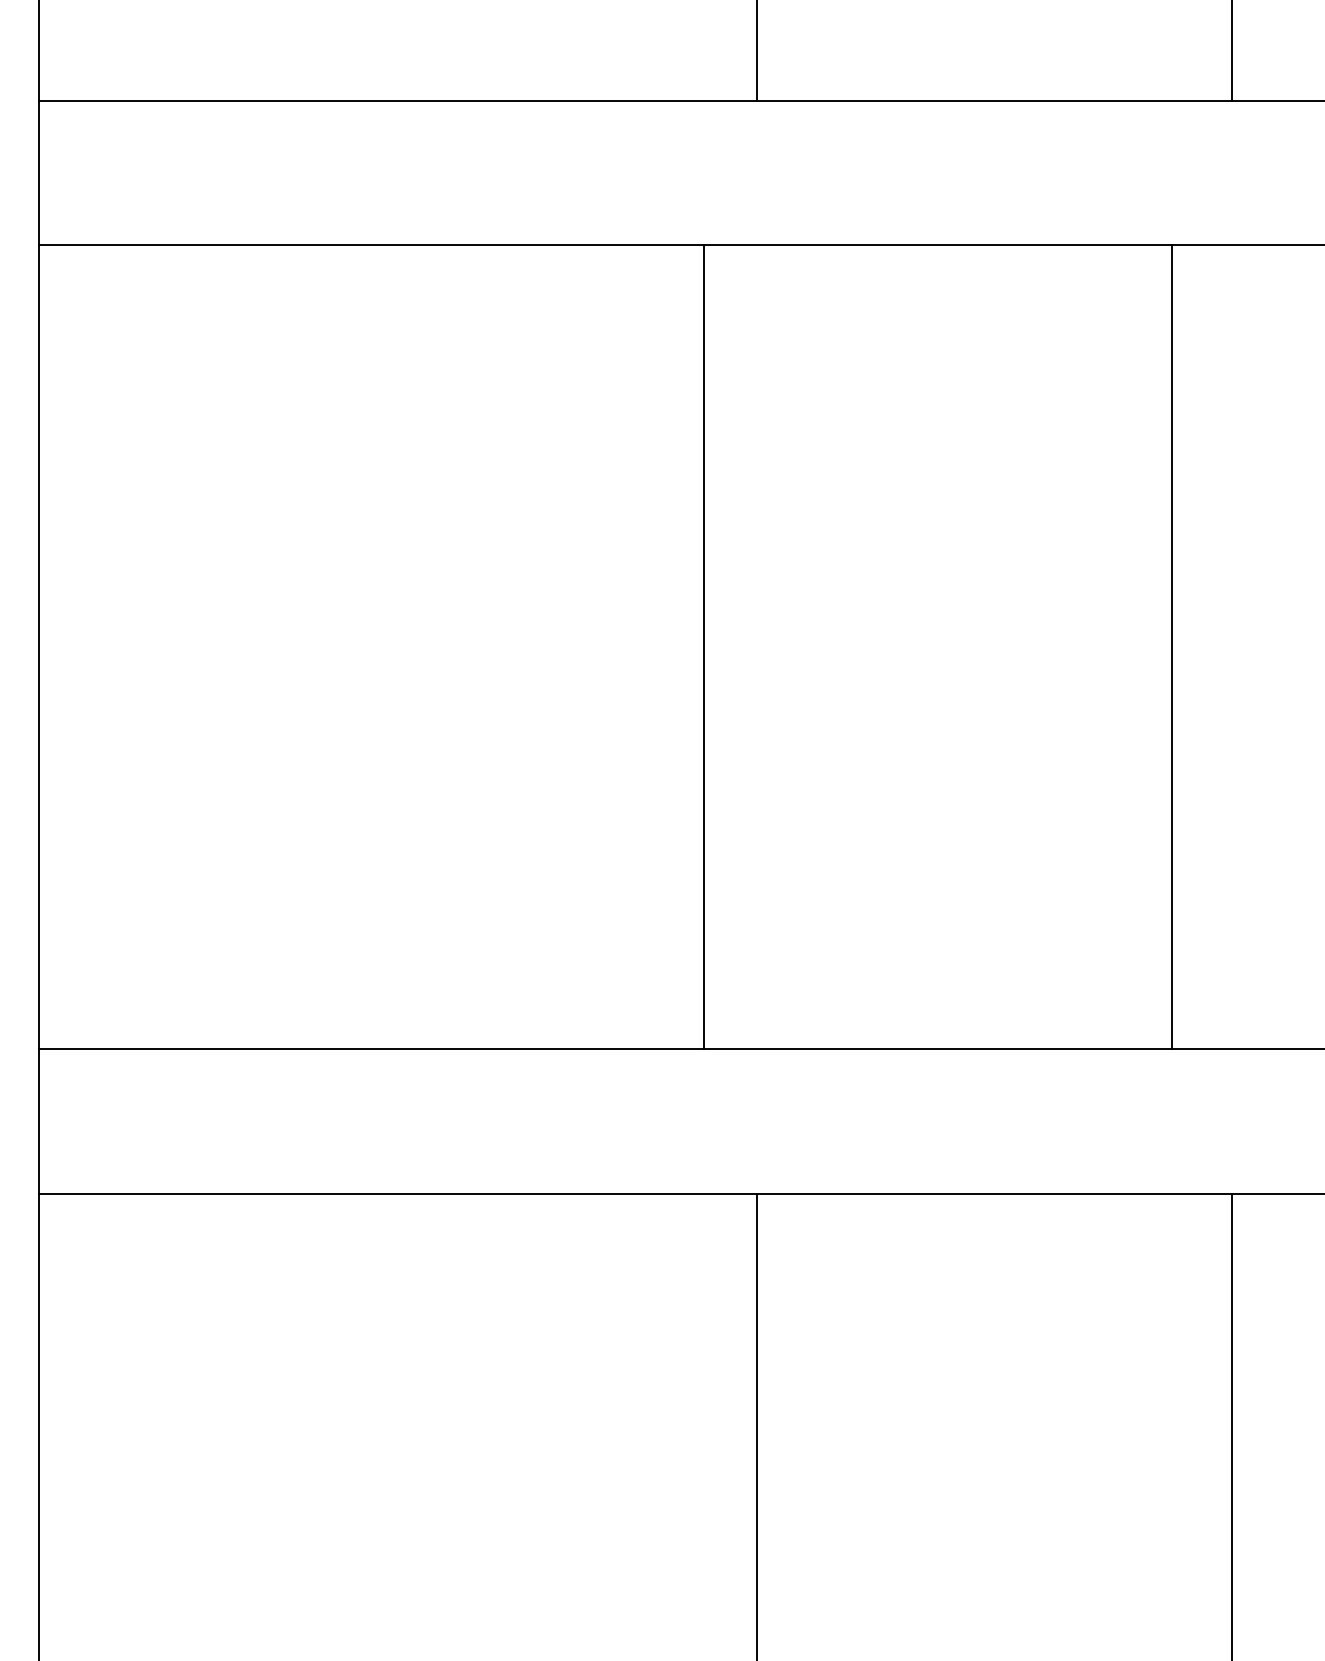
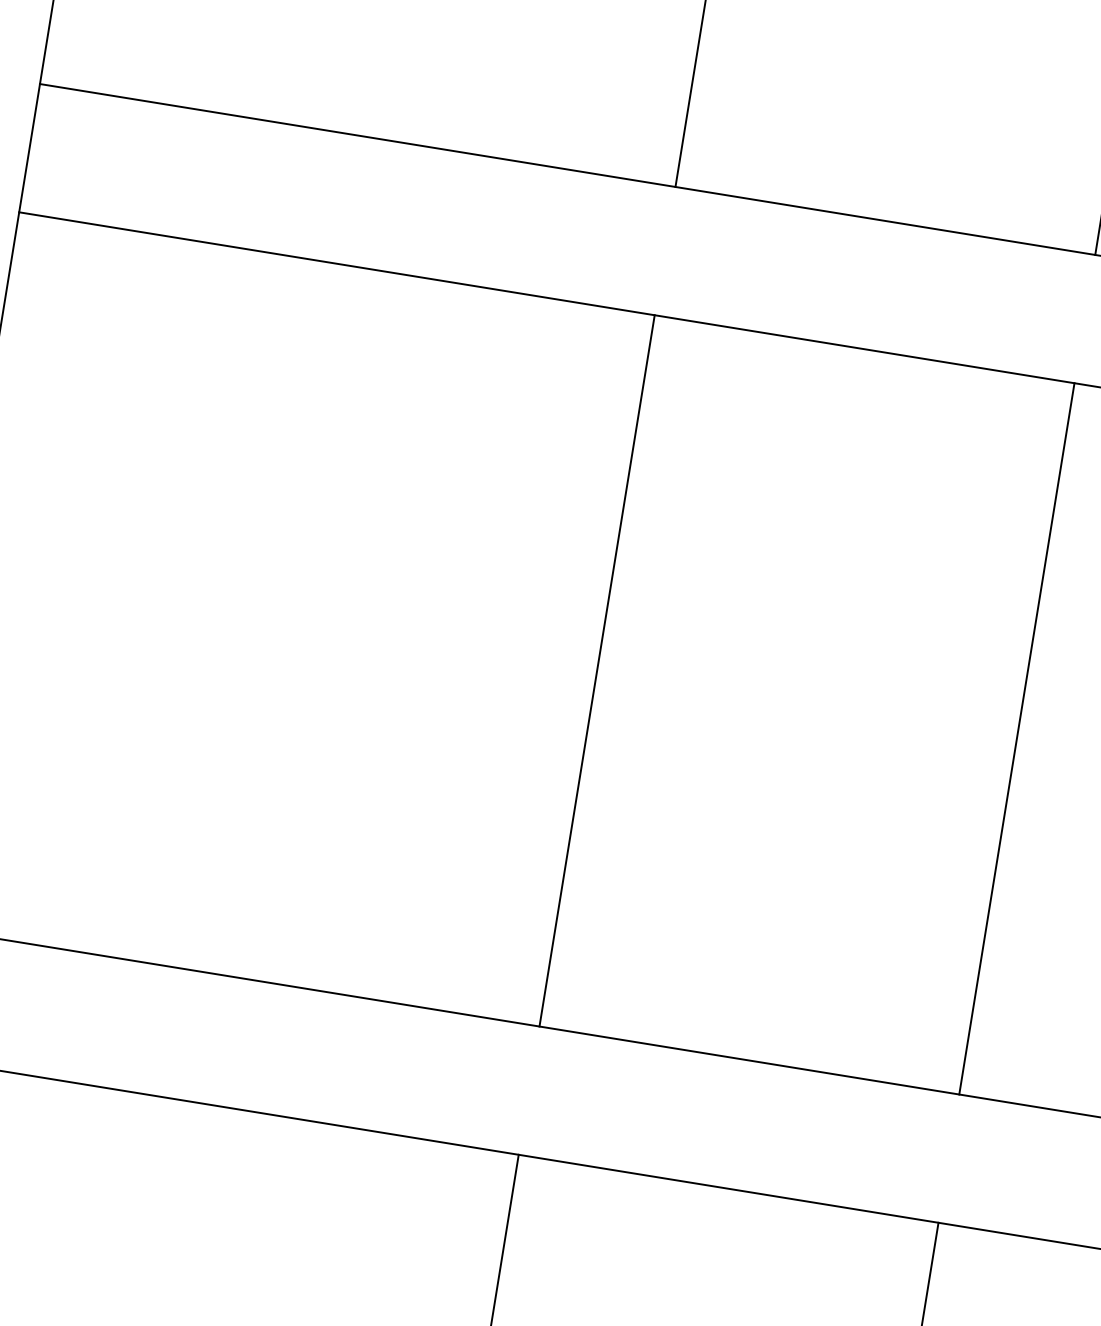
line: (704, 647) -> (597, 671), moved
line: (1171, 647) -> (1016, 739), moved

